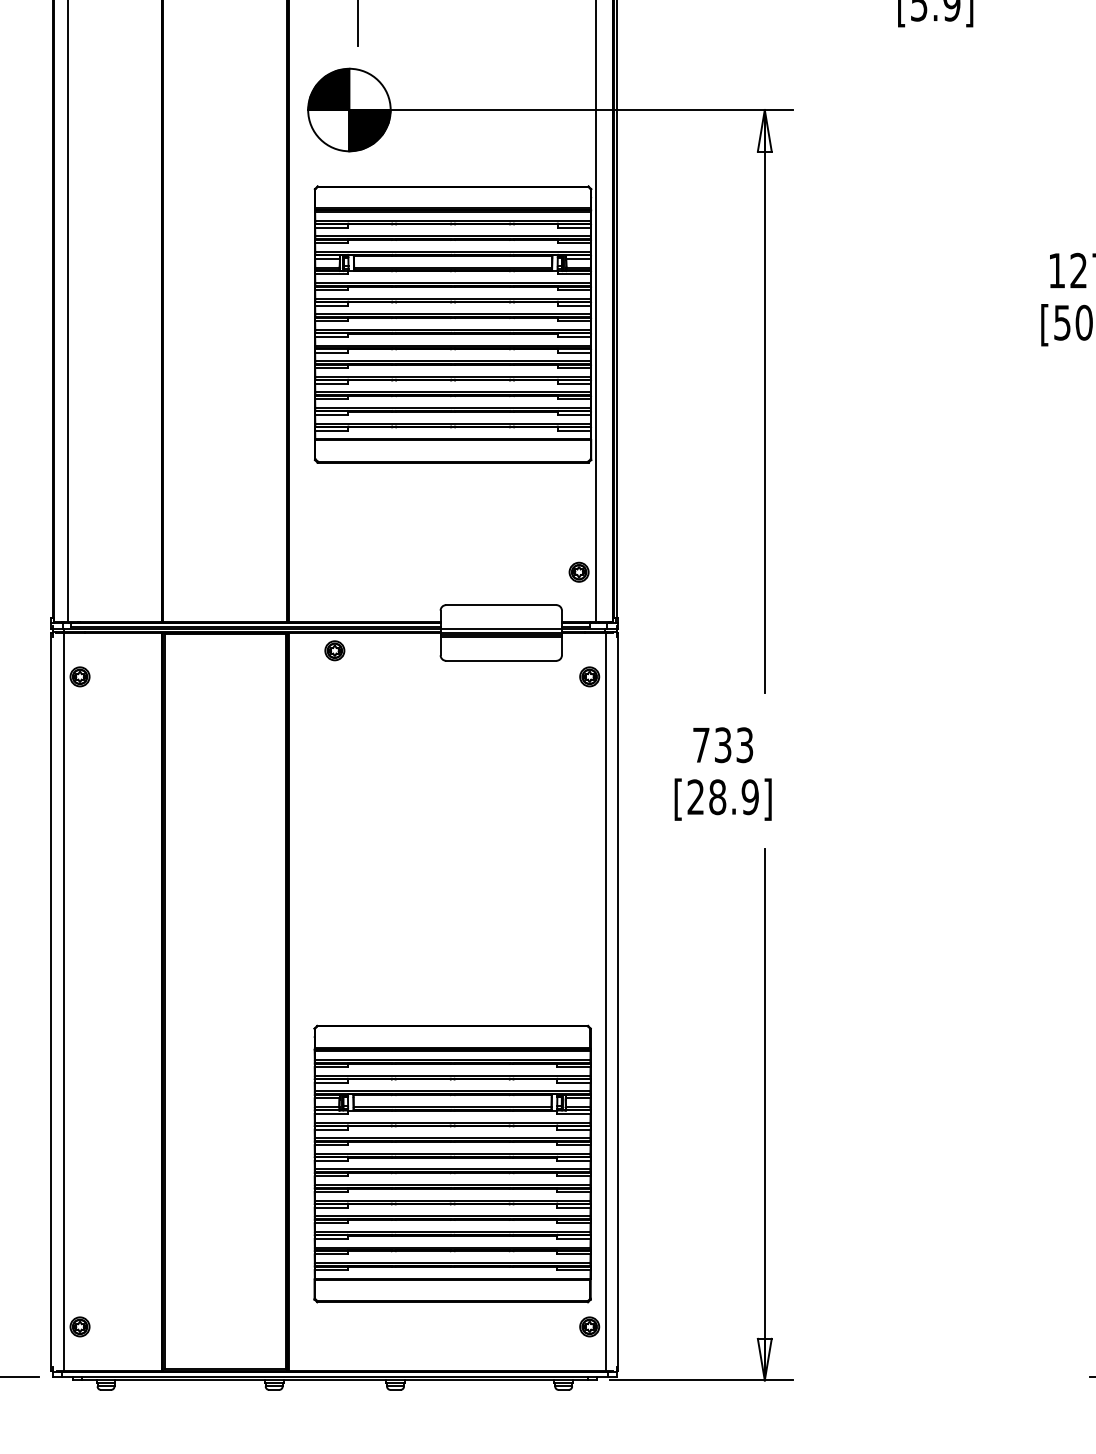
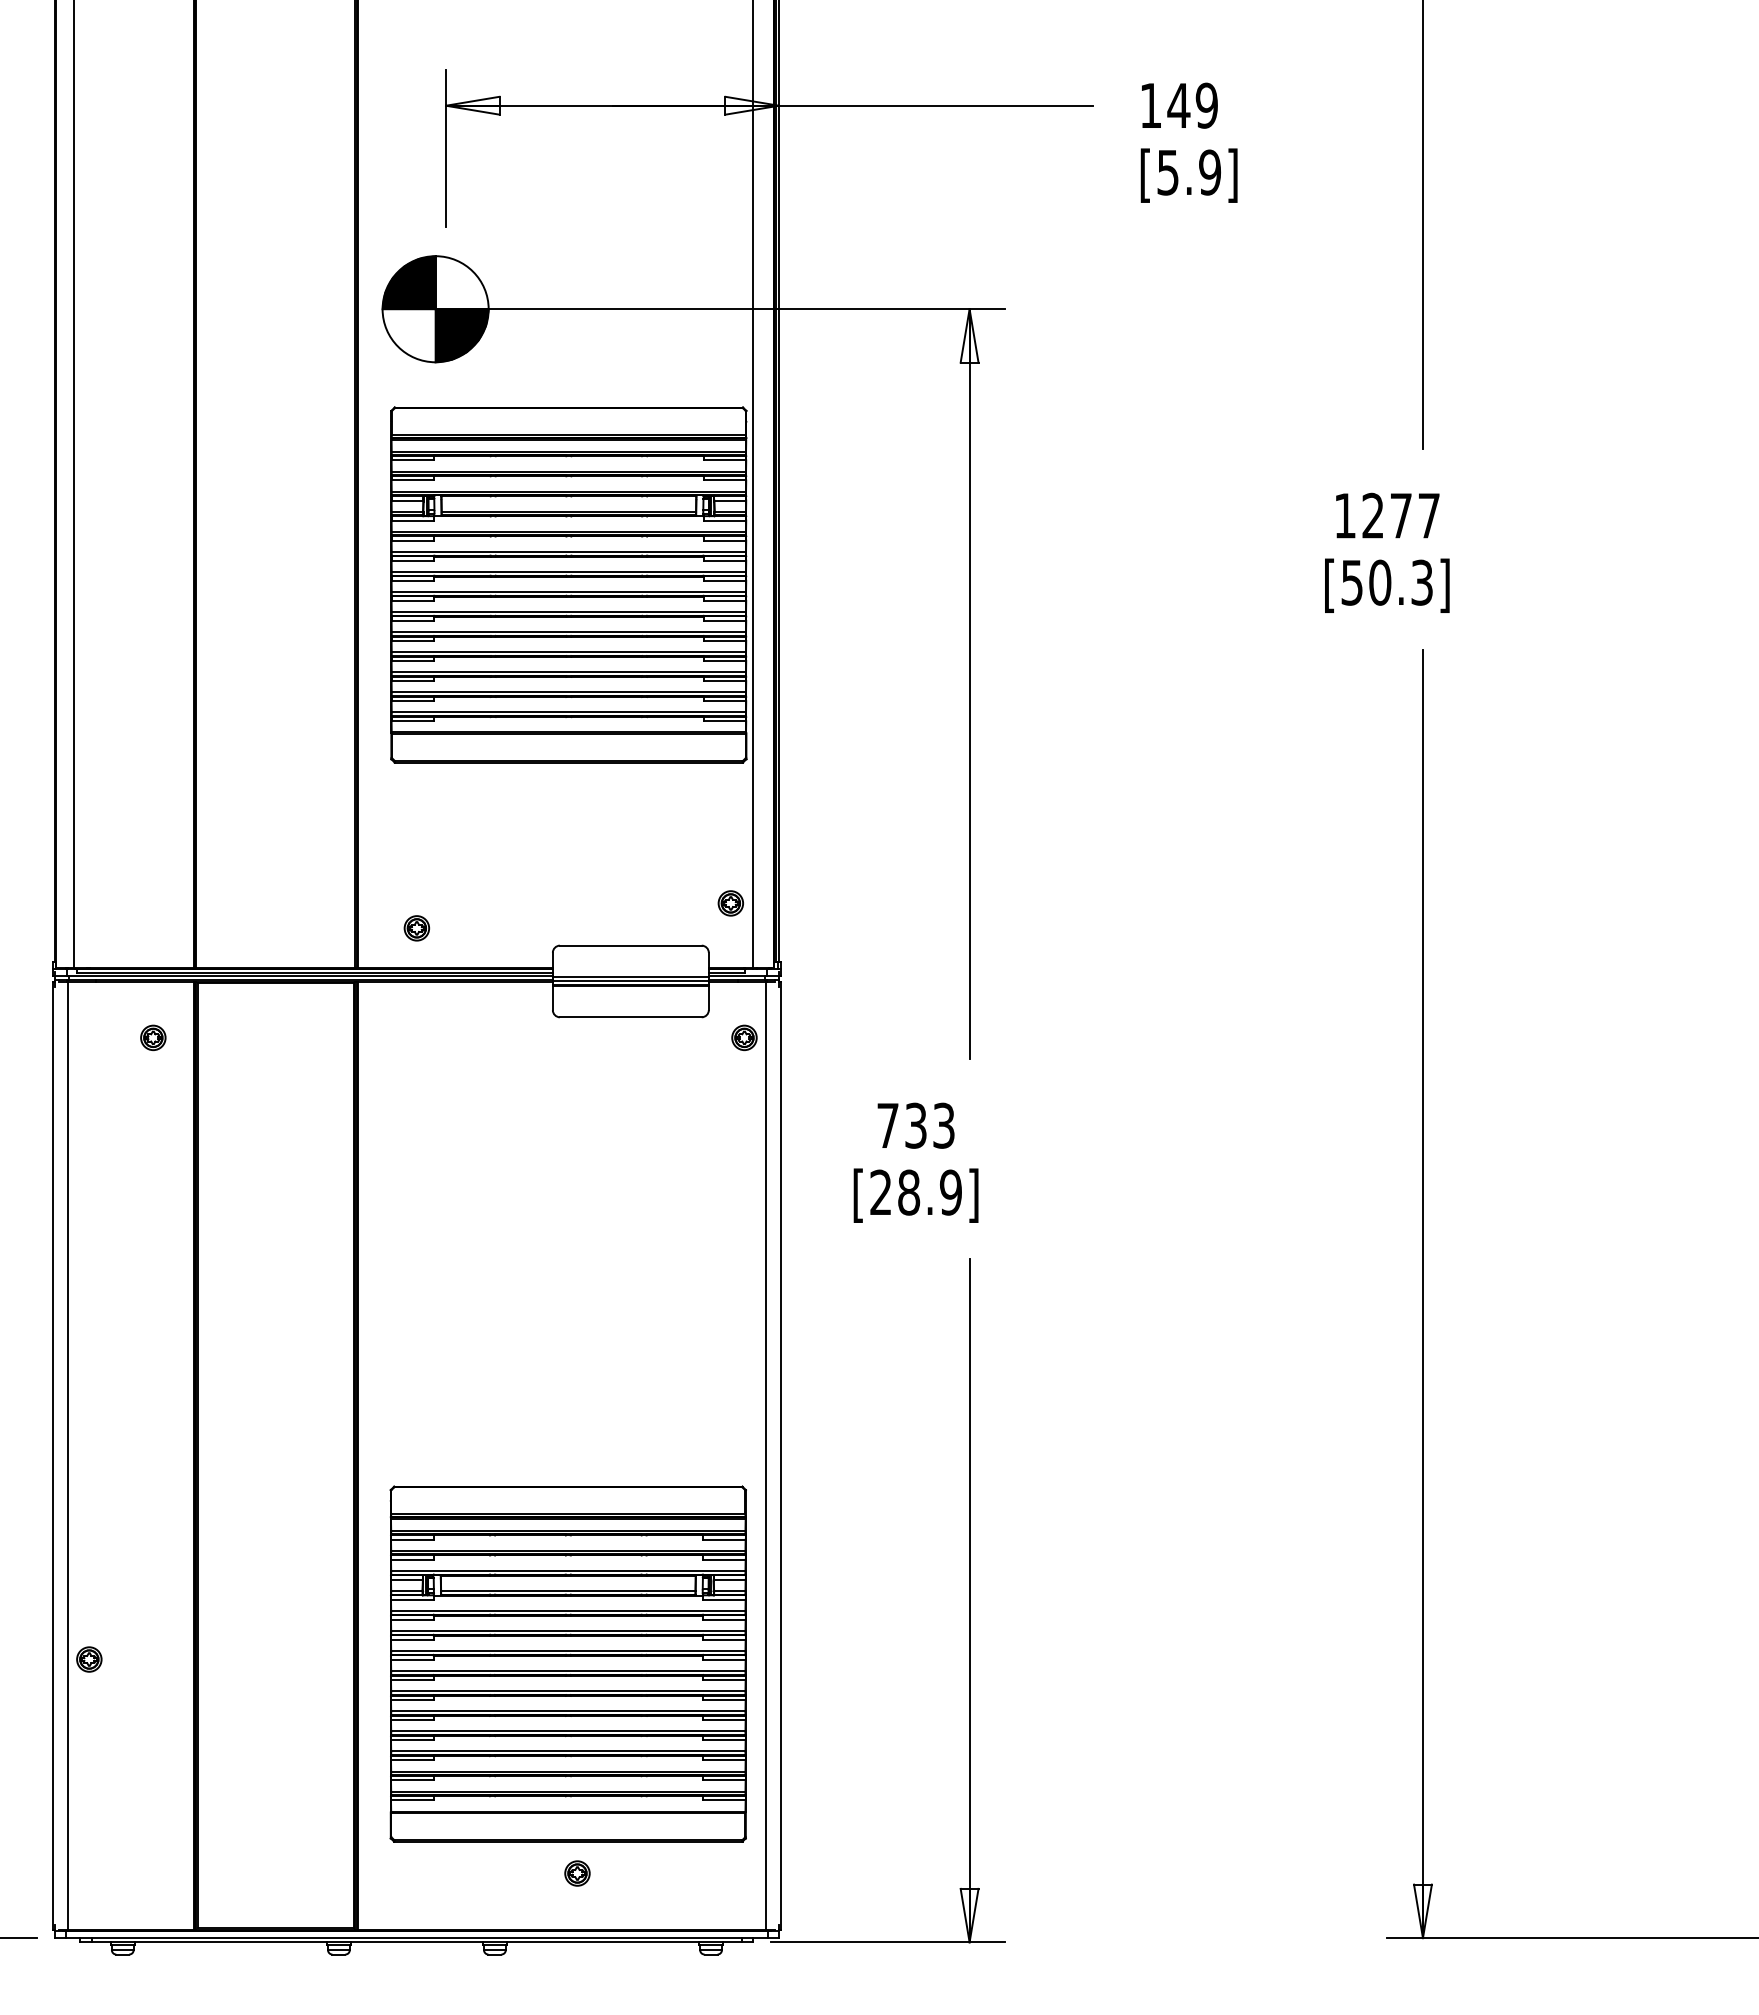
part: (334, 650) -> (416, 928), moved
part: (80, 676) -> (153, 1037), moved
part: (80, 1326) -> (89, 1659), moved
part: (589, 1326) -> (577, 1873), moved

